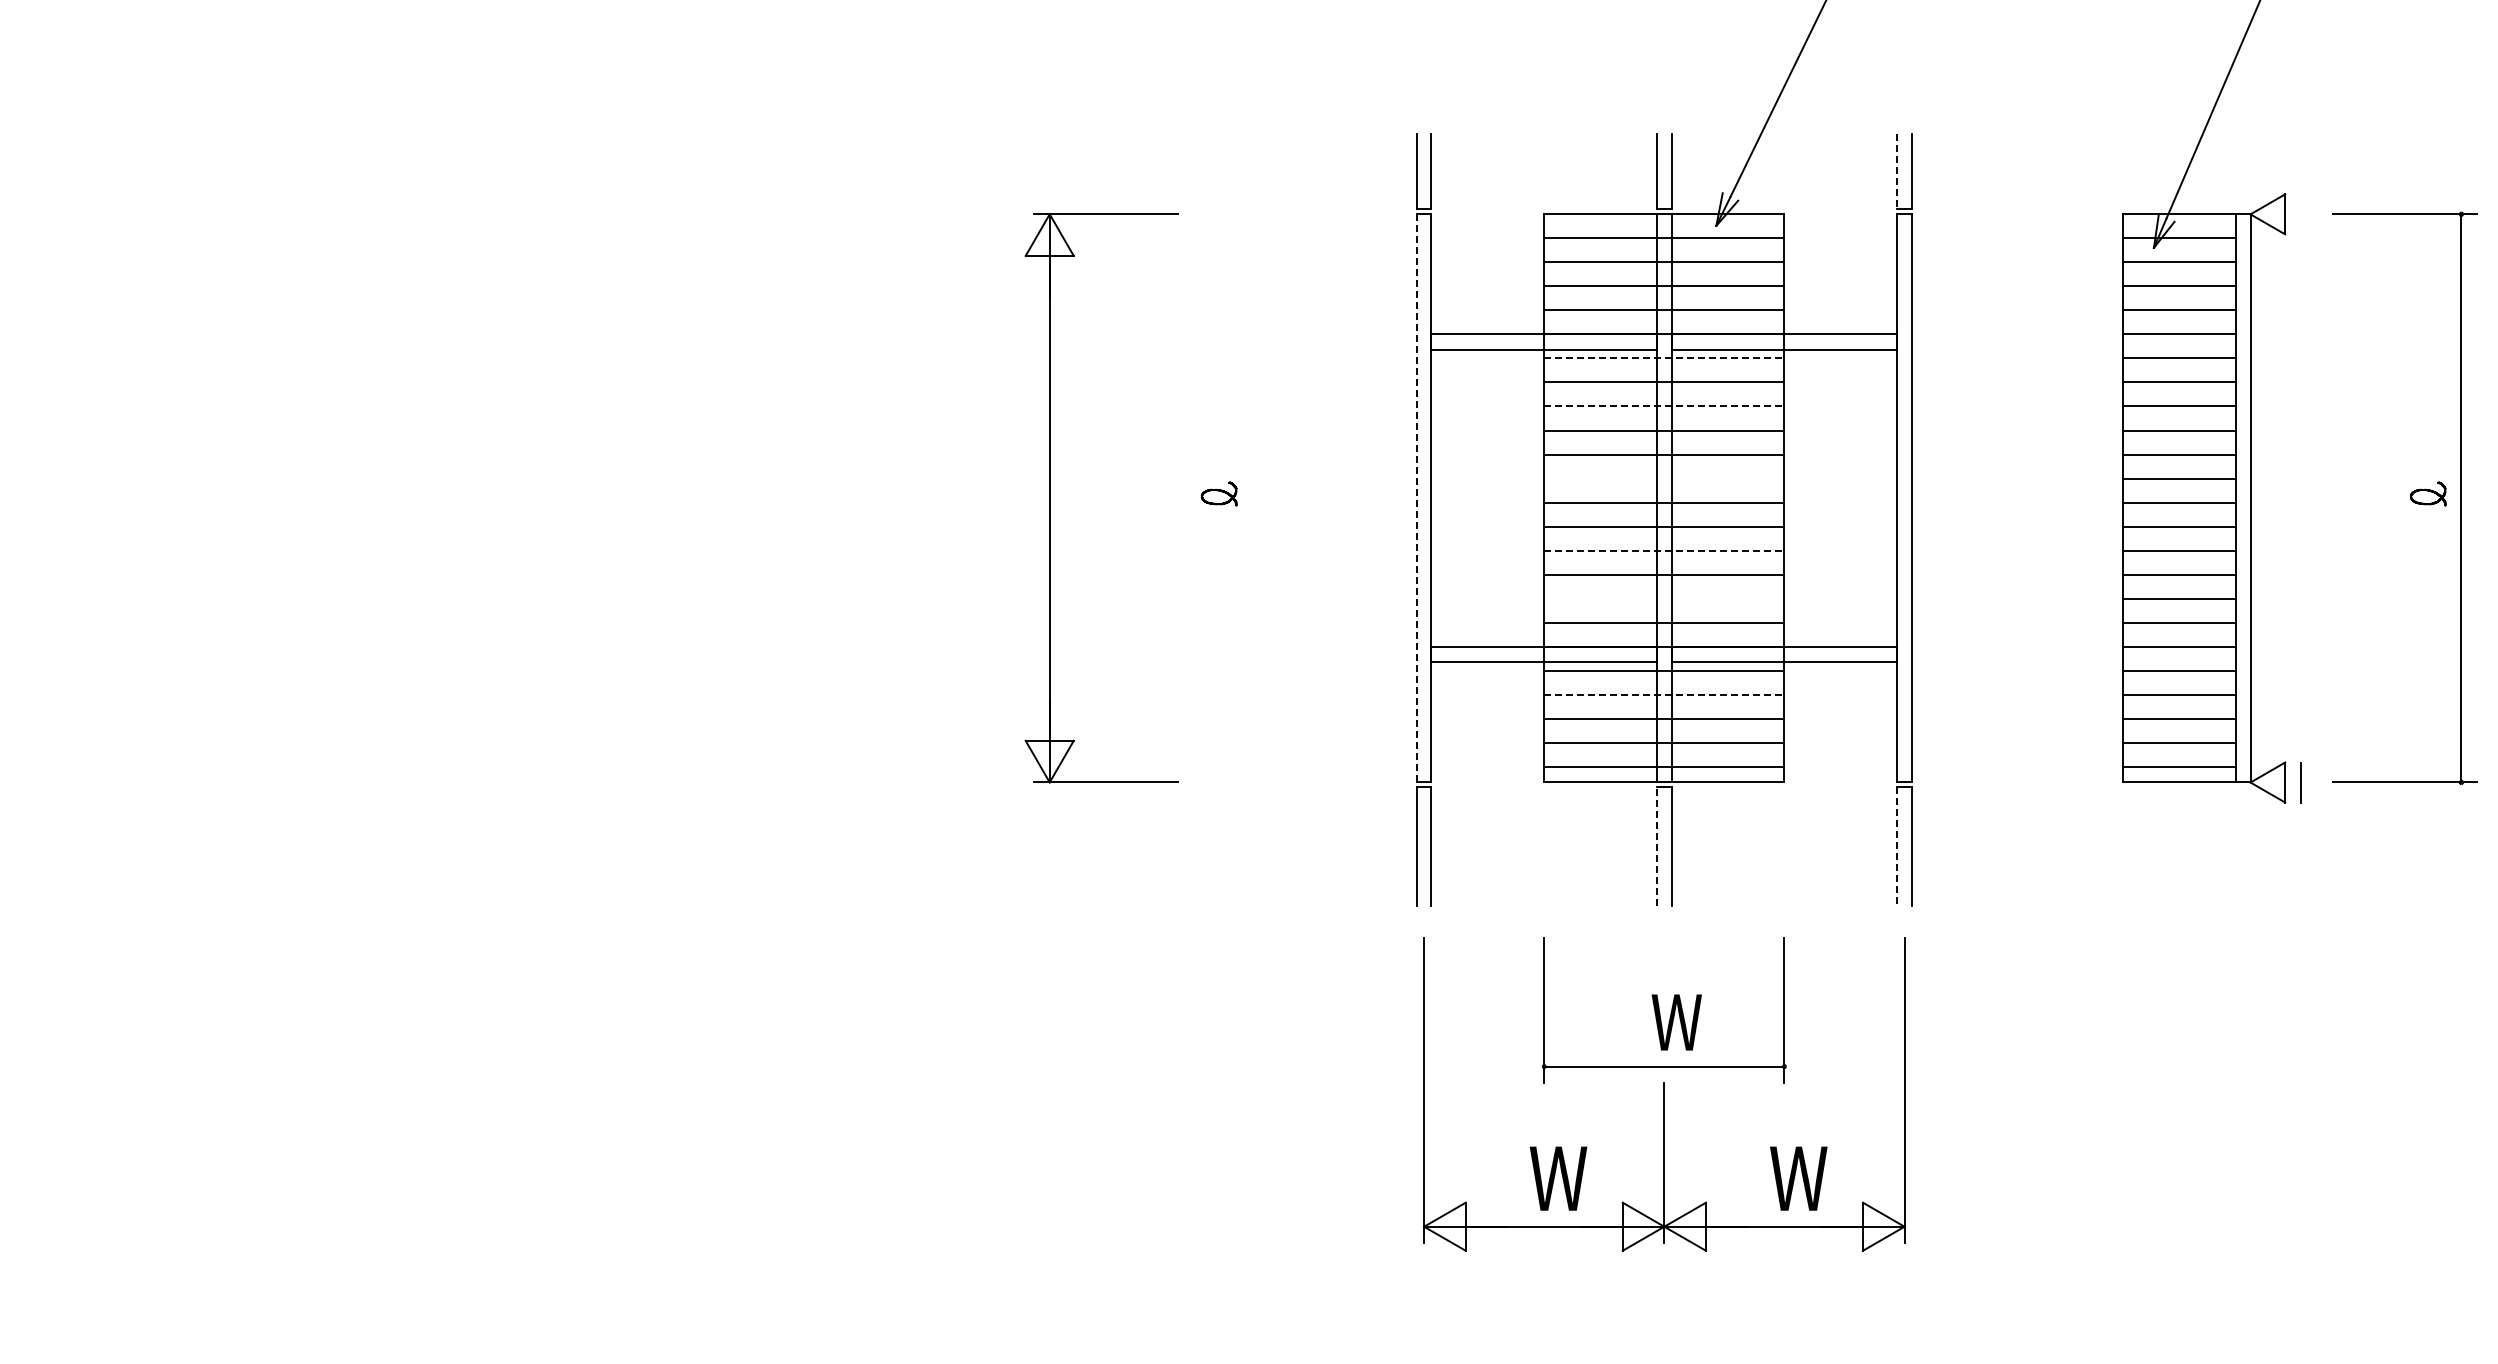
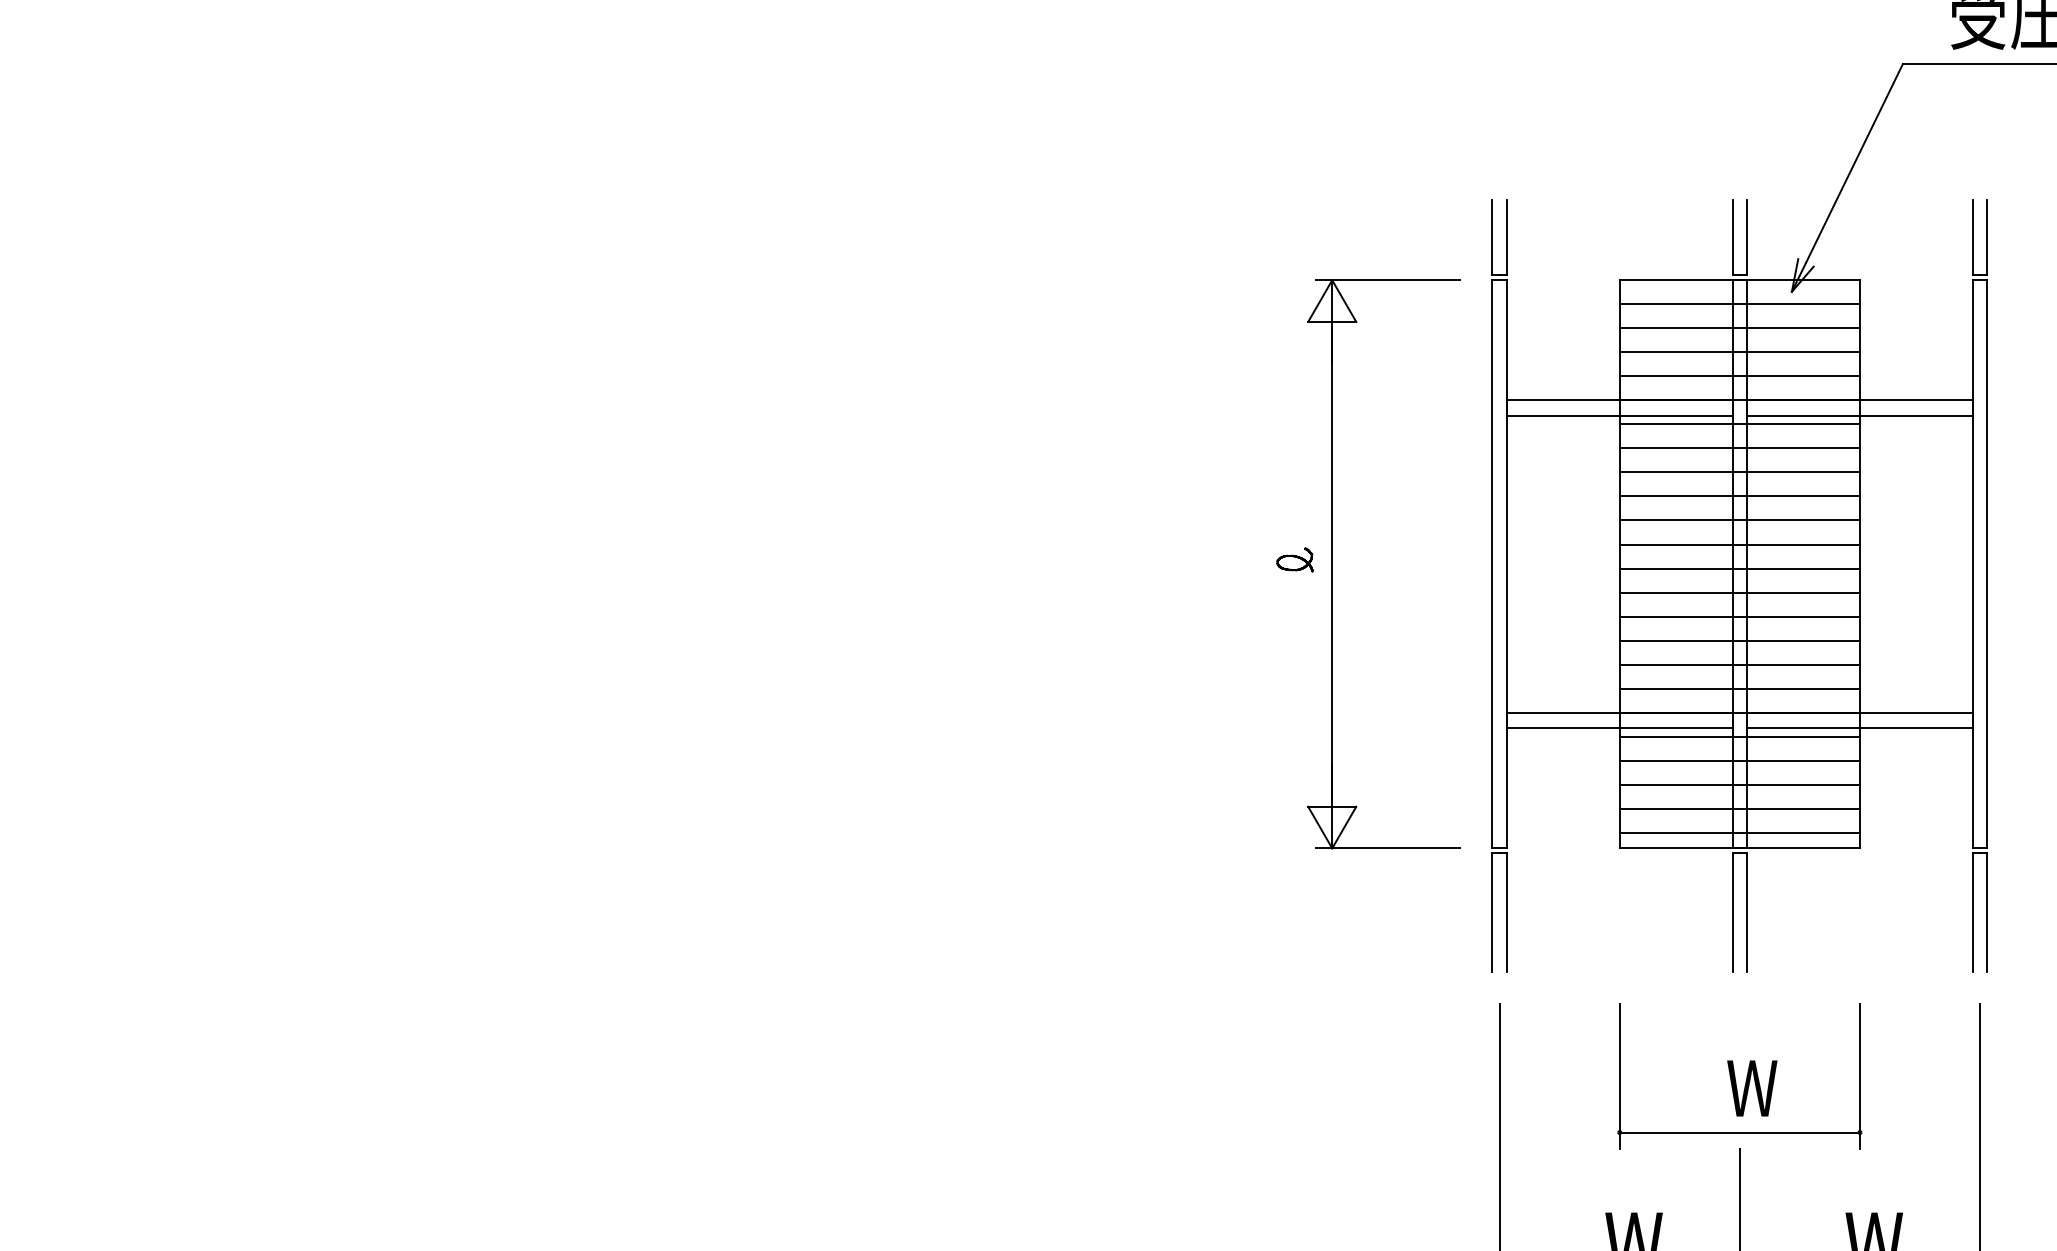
line: (1897, 171) -> (1973, 237), dashed -> solid
line: (1664, 358) -> (1740, 424), dashed -> solid
line: (1664, 406) -> (1740, 472), dashed -> solid
line: (1664, 478) -> (1740, 544), added
part: (1050, 498) -> (1333, 564), moved
line: (1416, 498) -> (1492, 564), dashed -> solid
line: (1664, 550) -> (1740, 616), dashed -> solid
line: (1664, 598) -> (1740, 664), added
line: (1664, 694) -> (1740, 760), dashed -> solid
line: (1657, 846) -> (1733, 912), dashed -> solid
line: (1897, 846) -> (1973, 912), dashed -> solid

